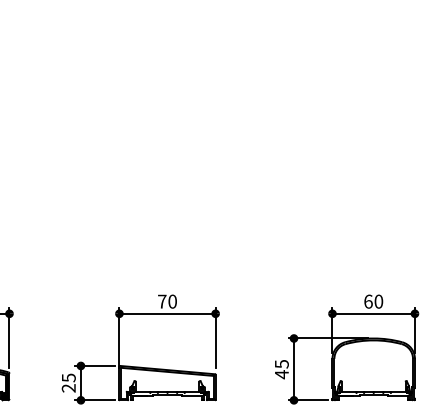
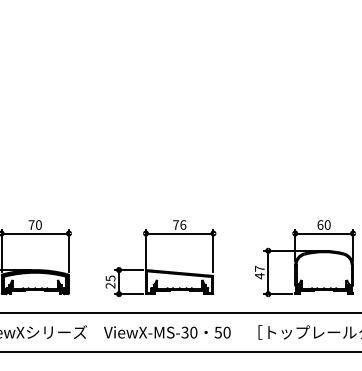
text: (172, 300) -> (183, 224), 70 -> 76
text: (281, 363) -> (259, 268), 45 -> 47

